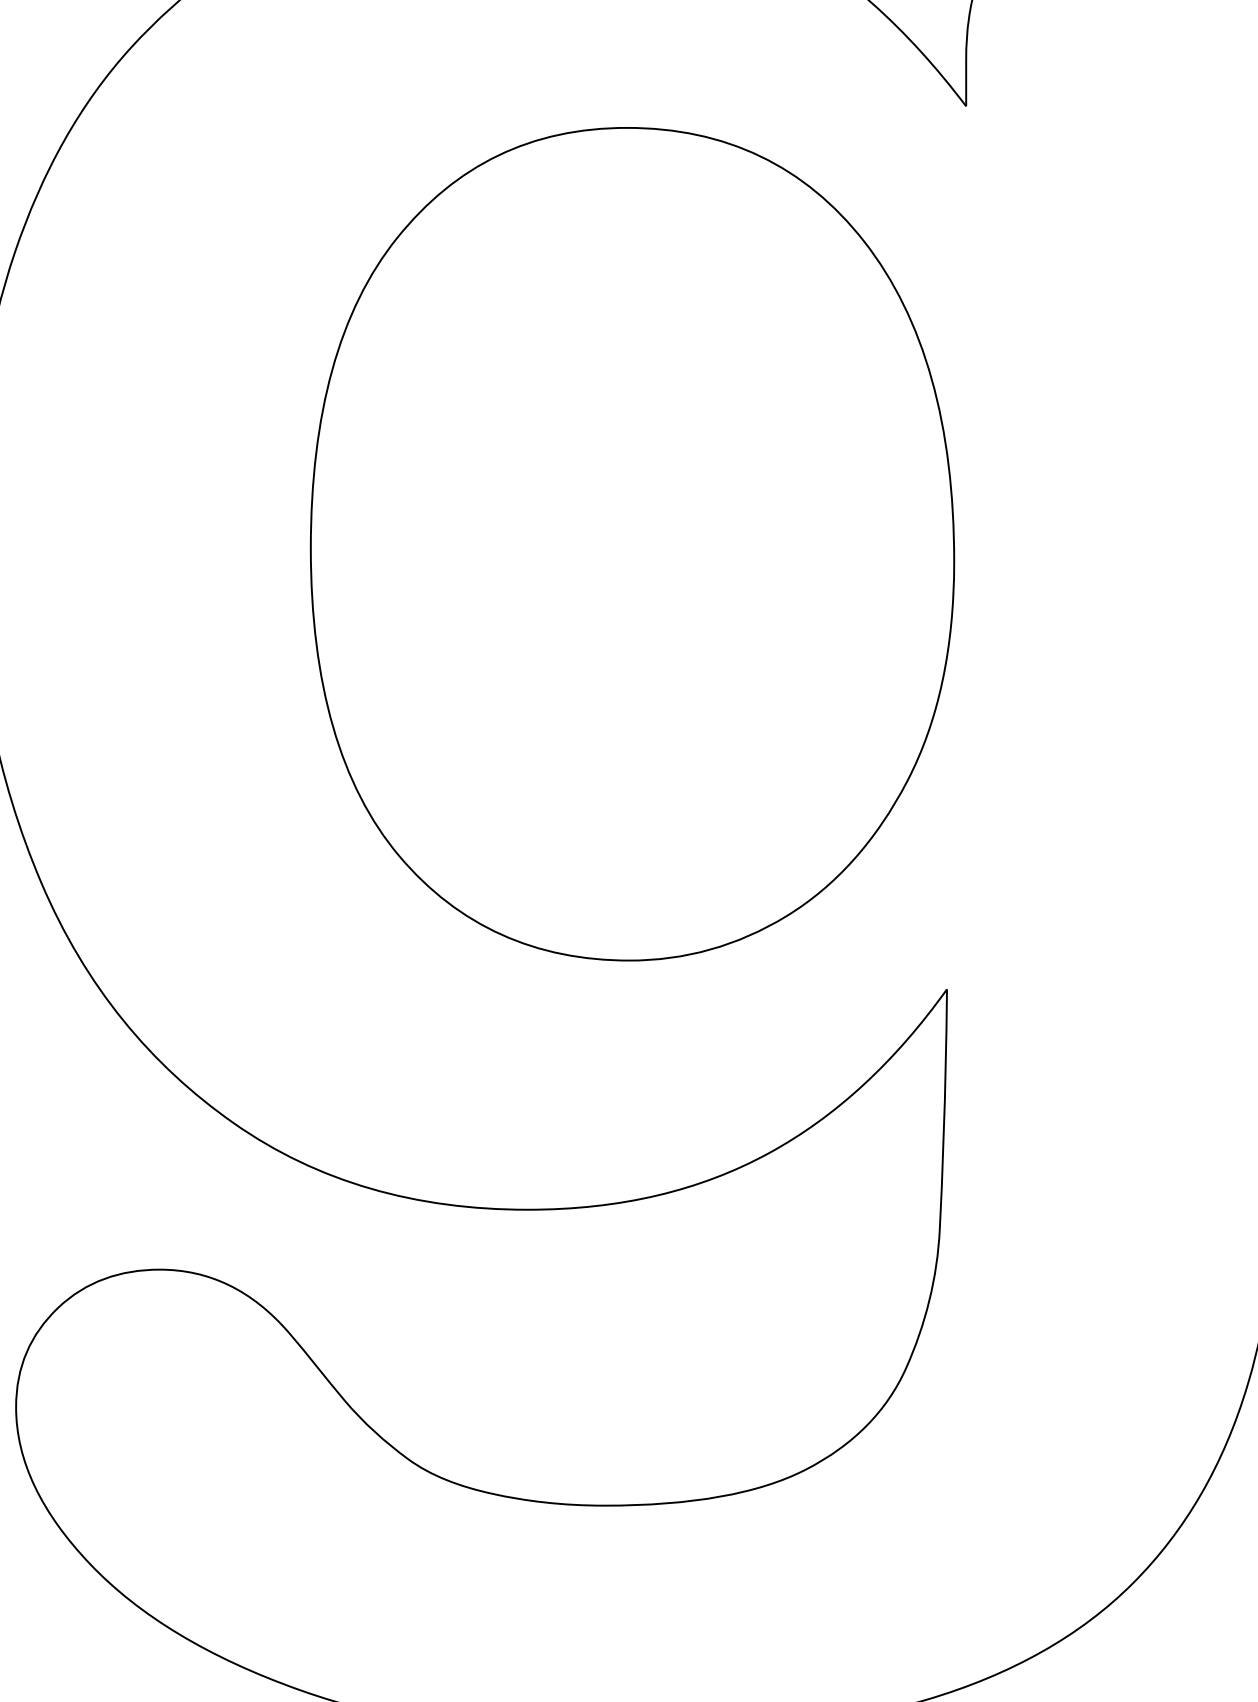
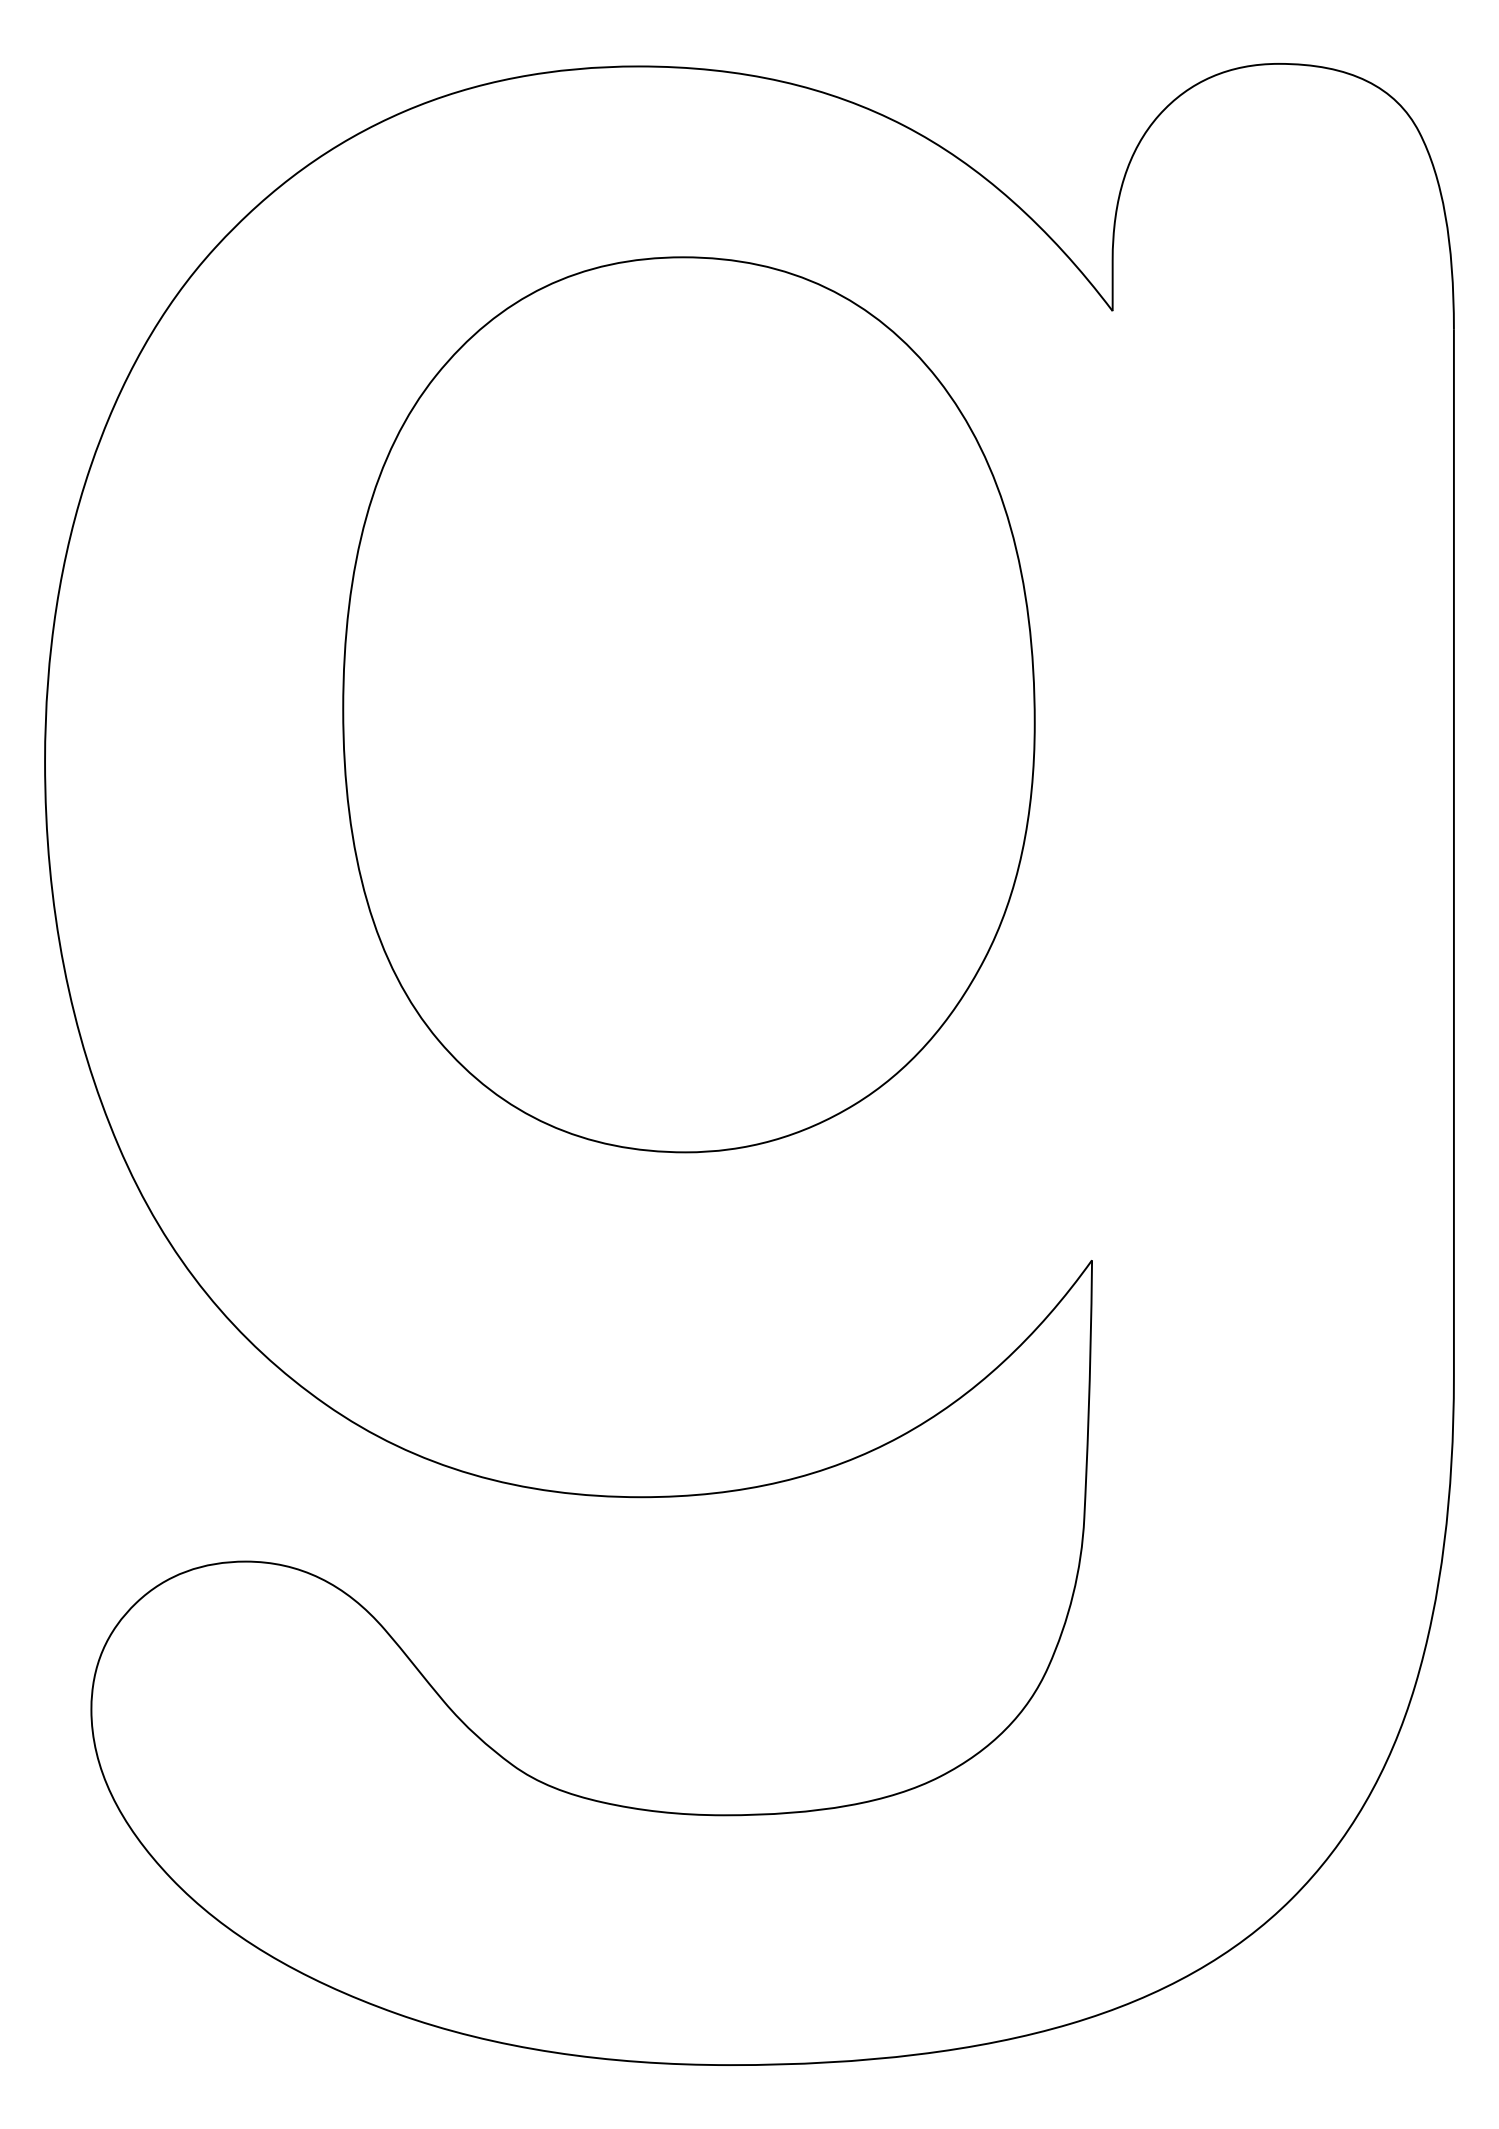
part: (632, 543) -> (688, 704), moved

